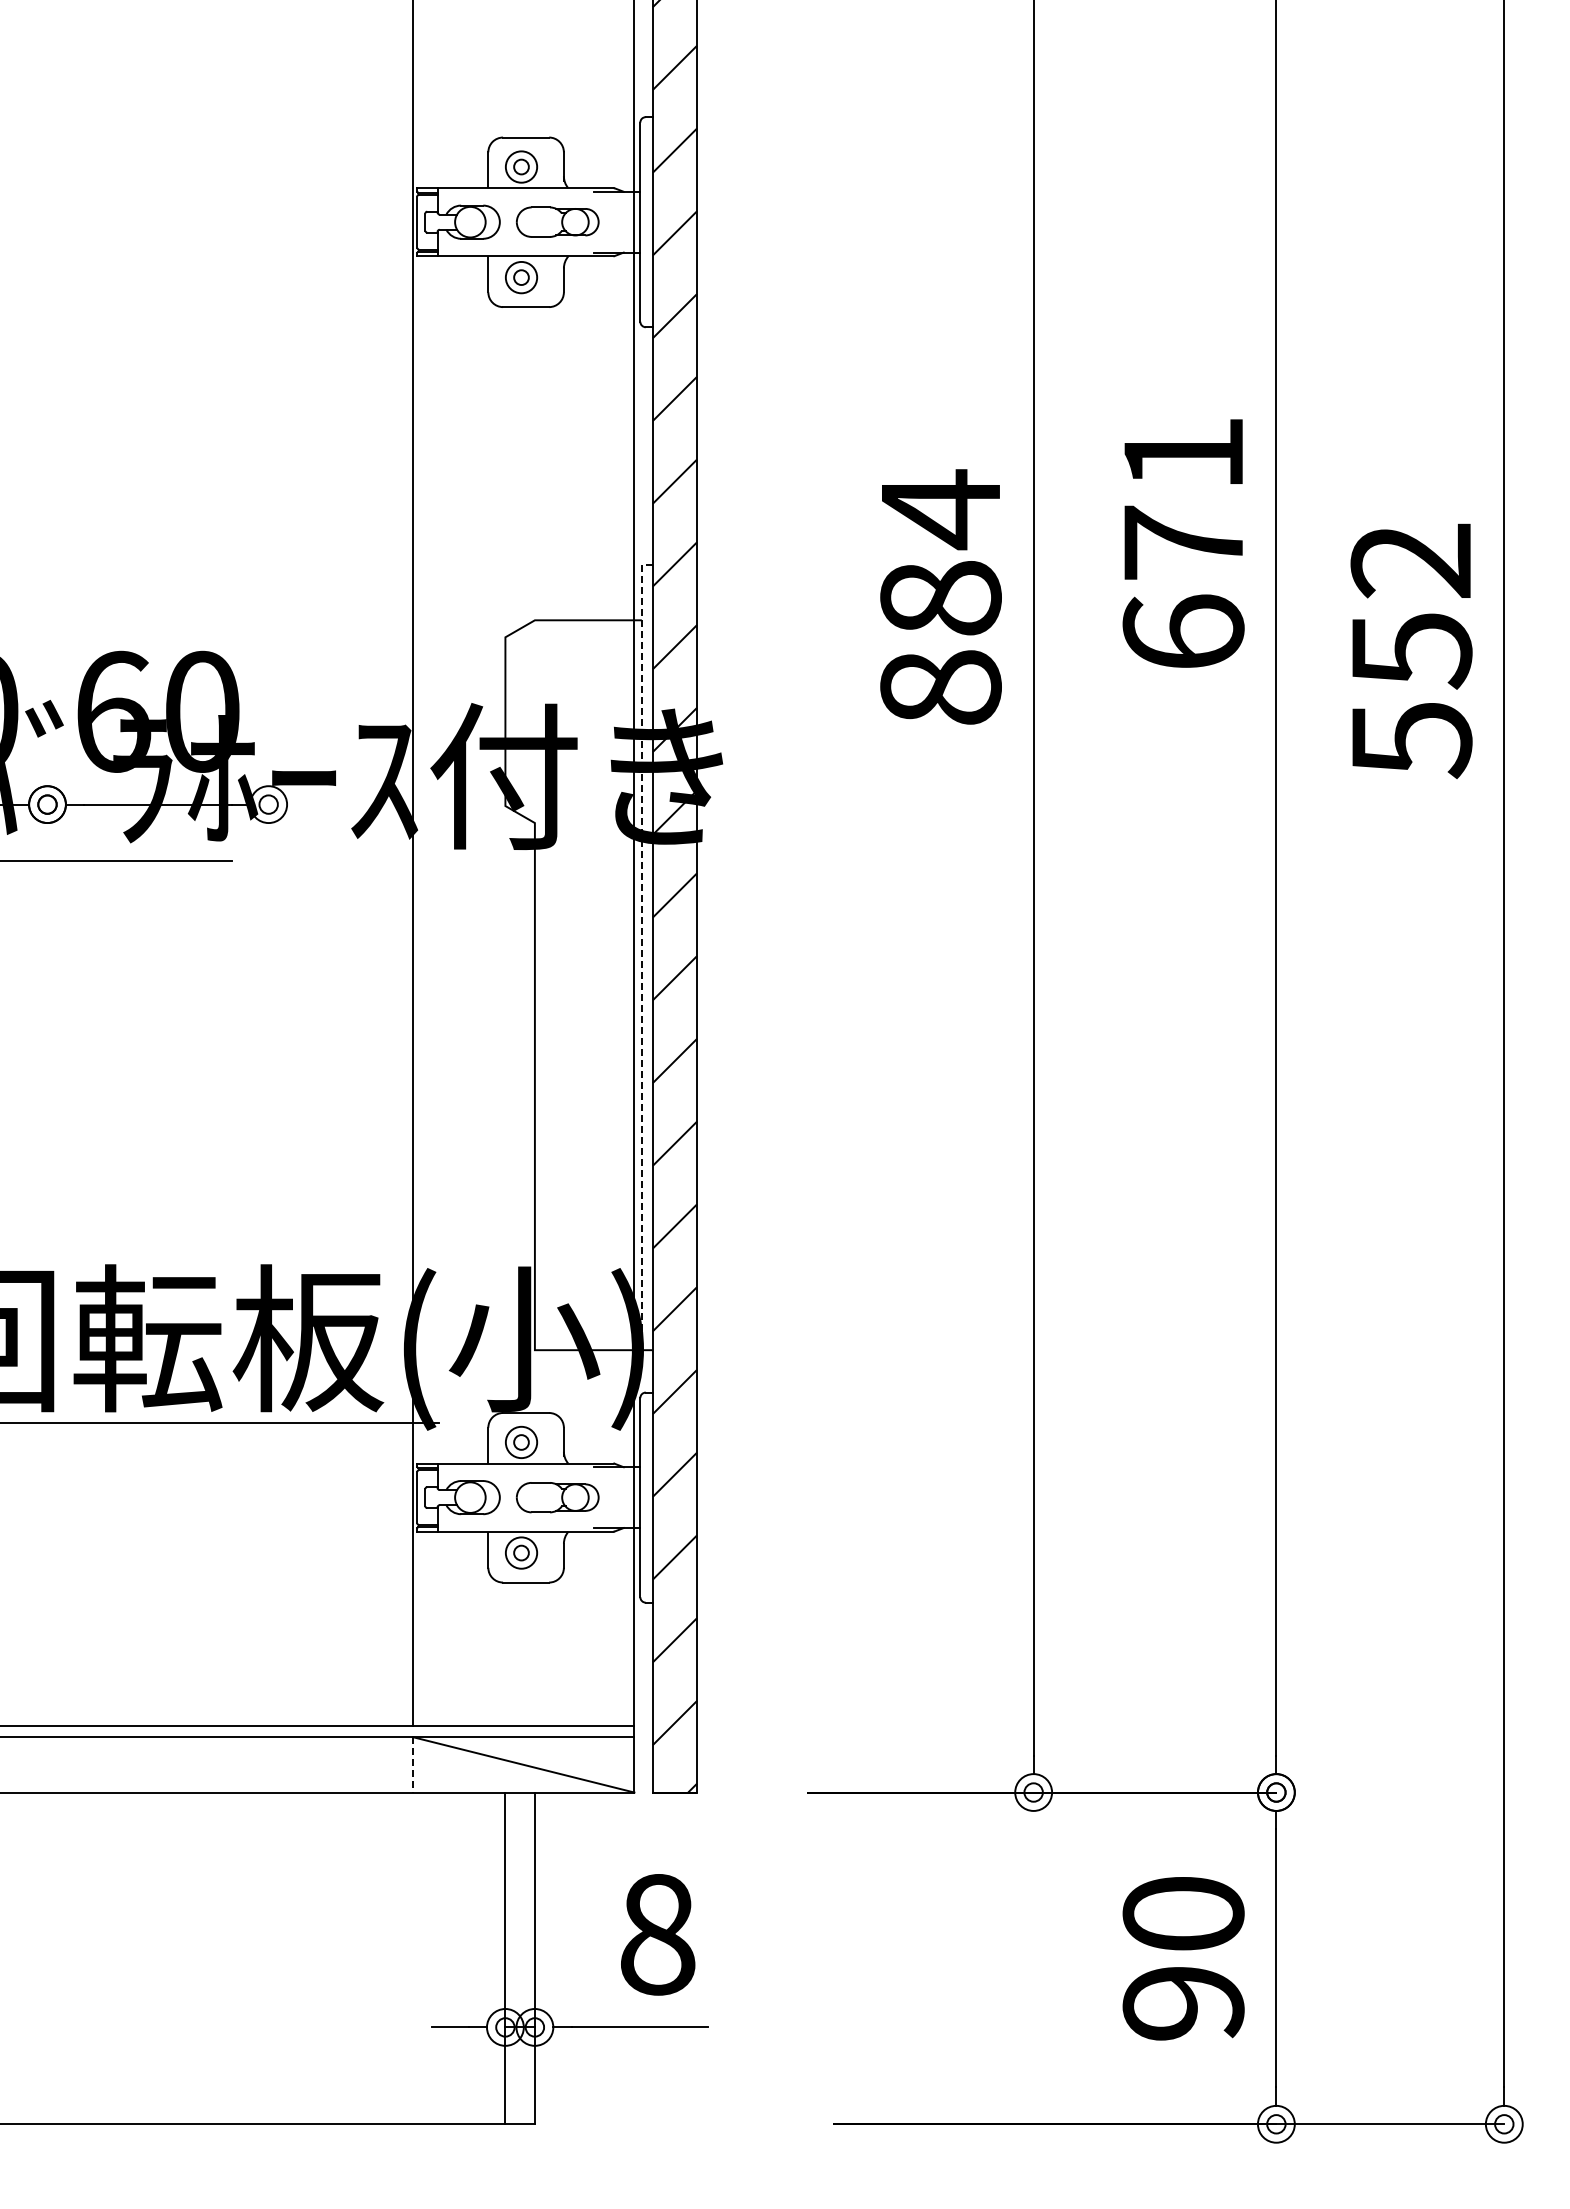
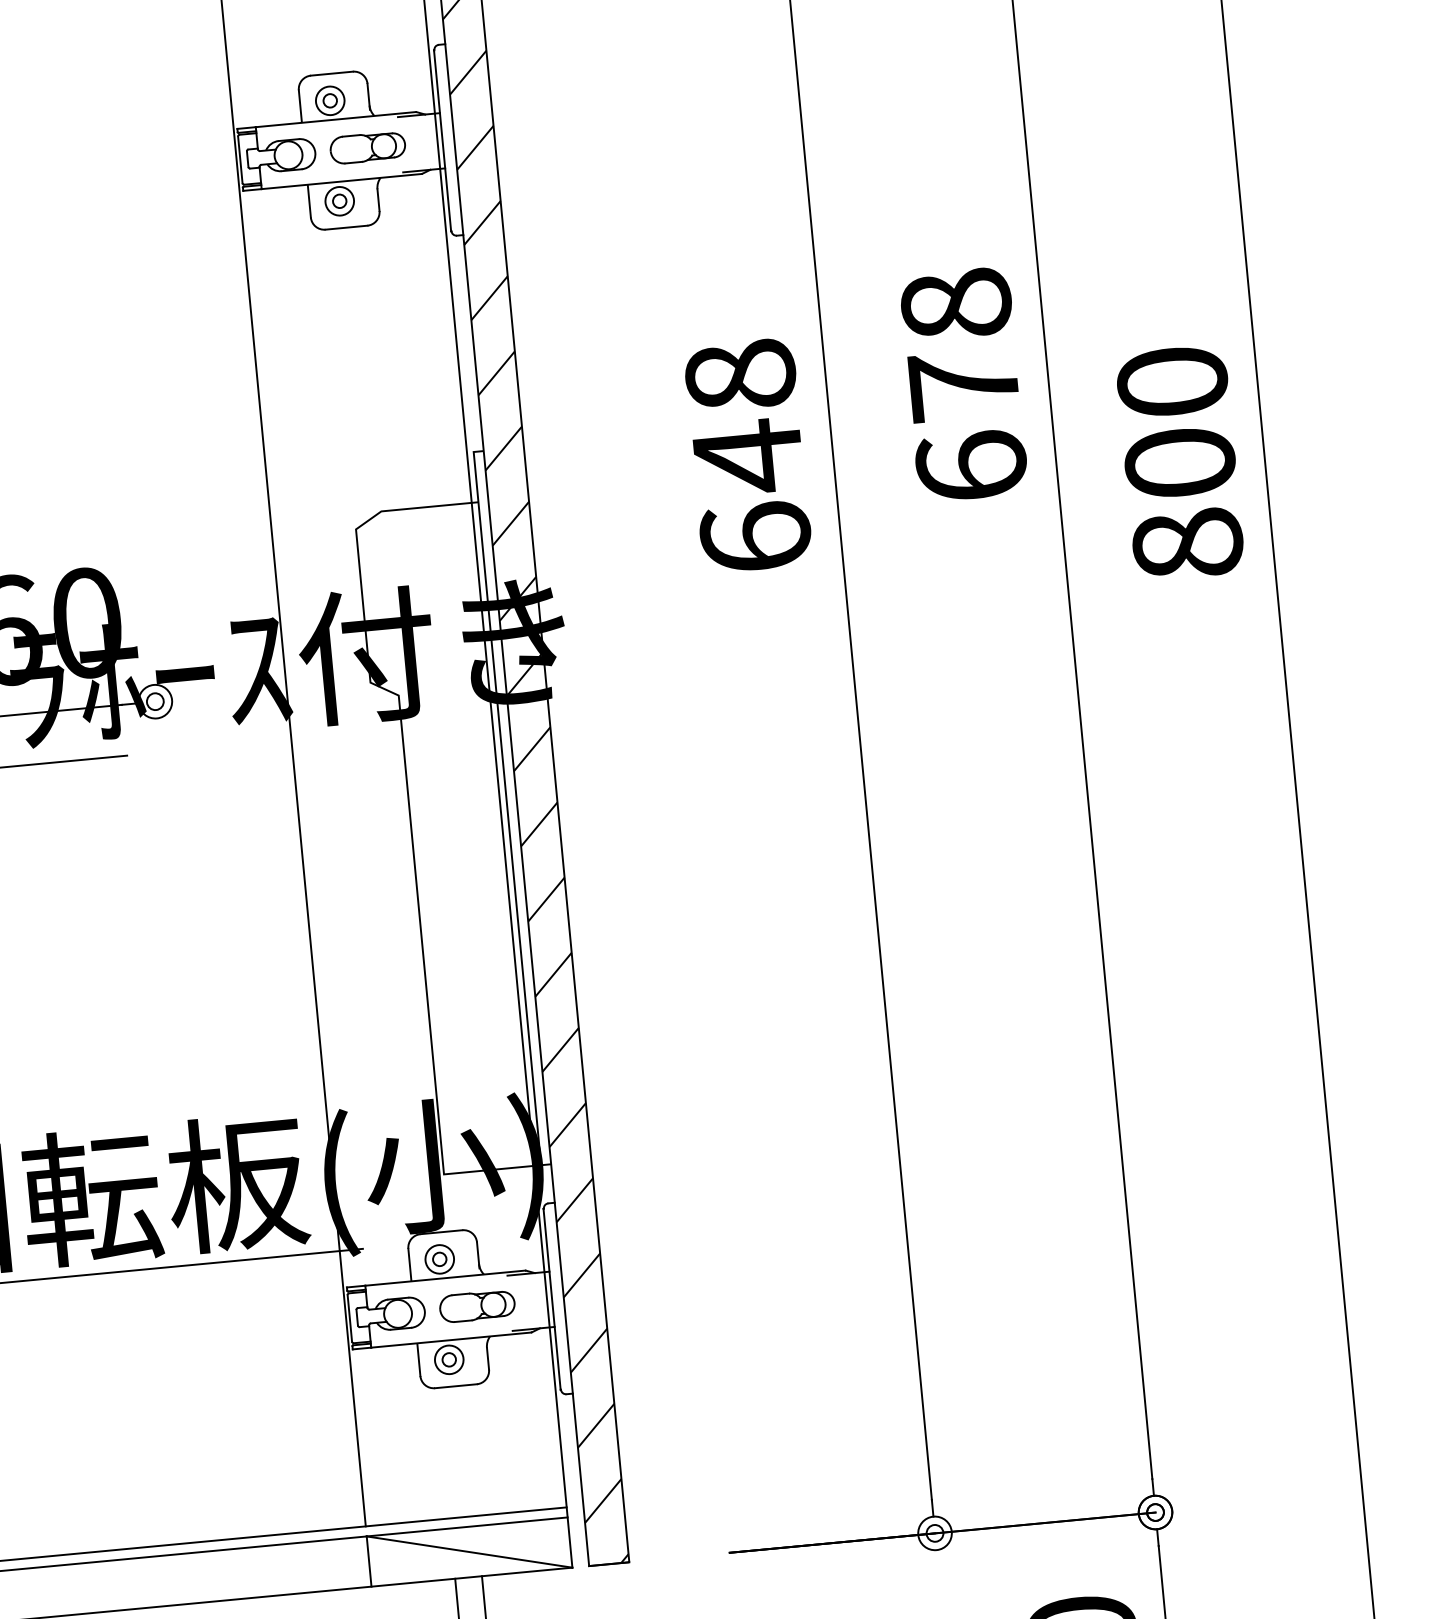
text: (1183, 453) -> (956, 304), 671 -> 678
text: (940, 596) -> (747, 454), 884 -> 648
text: (1411, 651) -> (1180, 464), 552 -> 800
line: (641, 951) -> (506, 803), dashed -> solid
line: (413, 1764) -> (369, 1561), dashed -> solid

